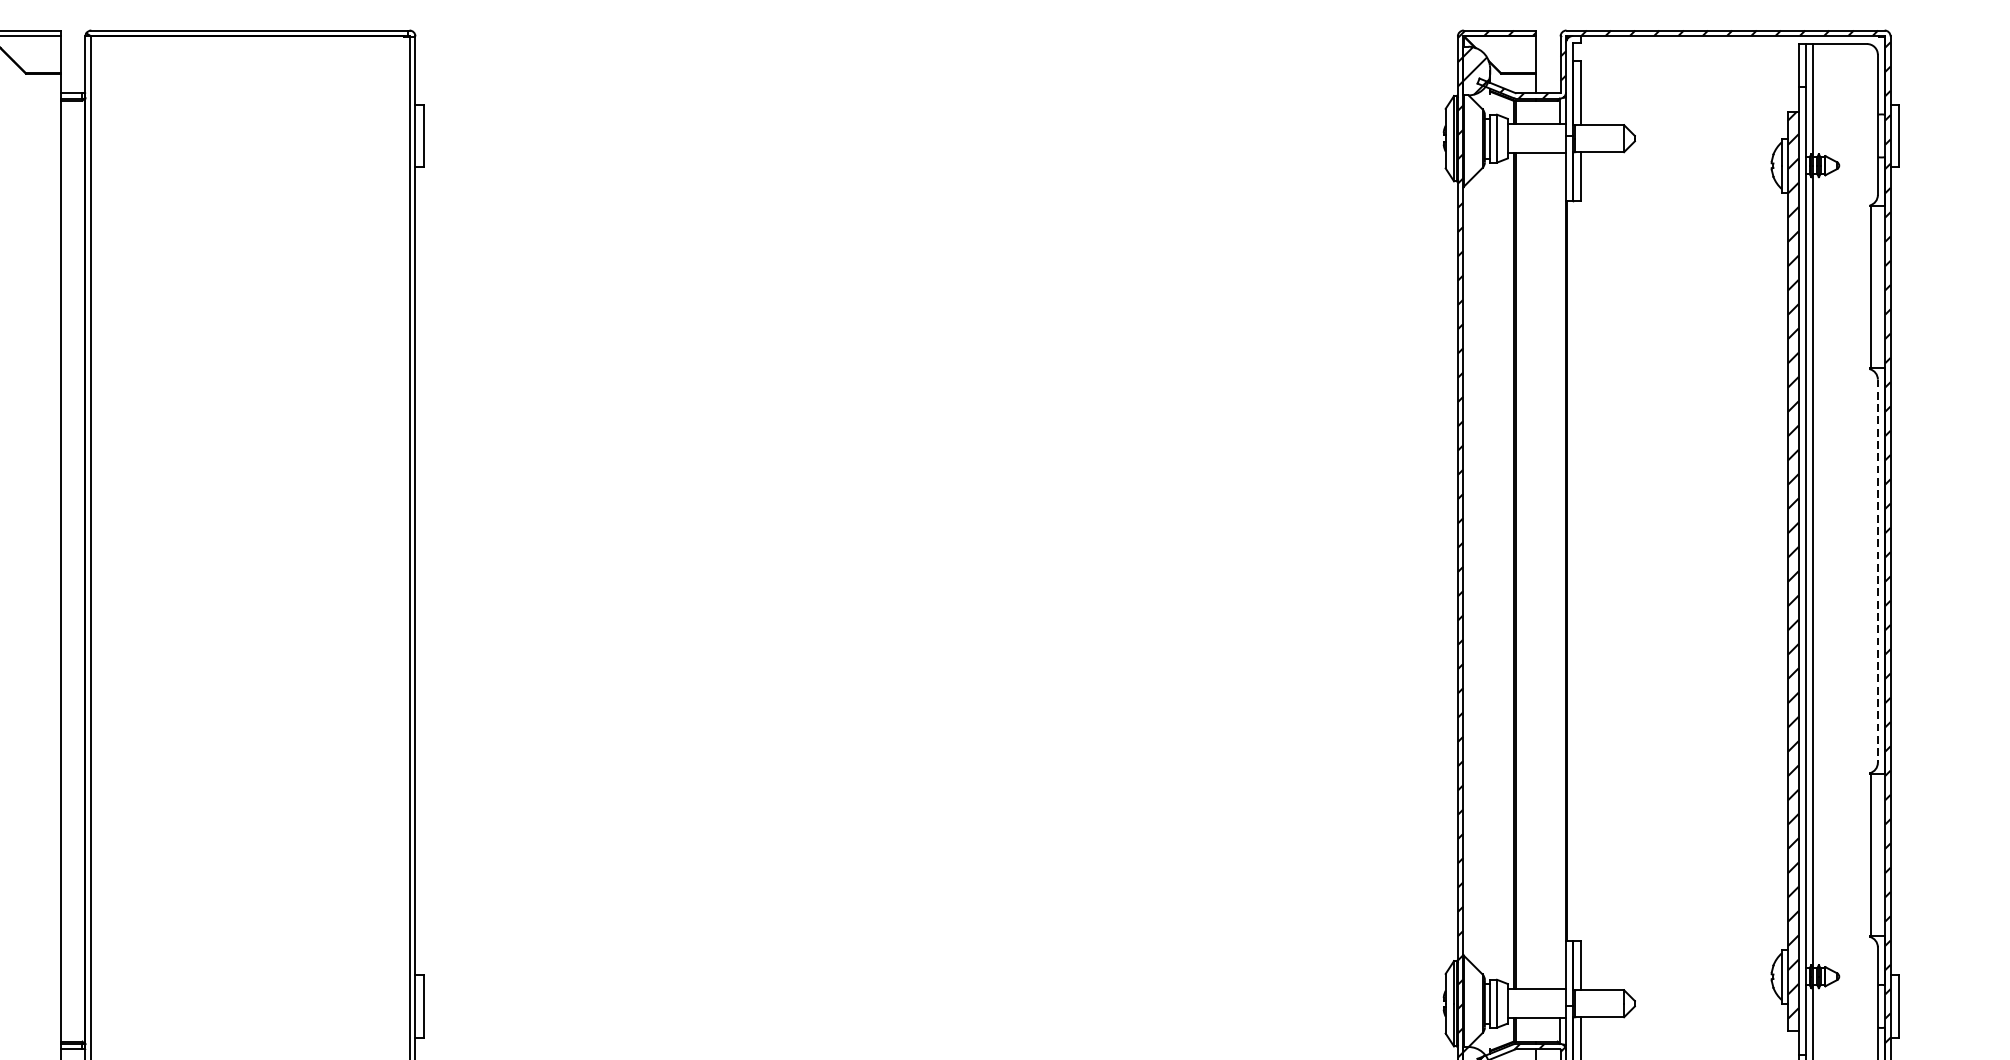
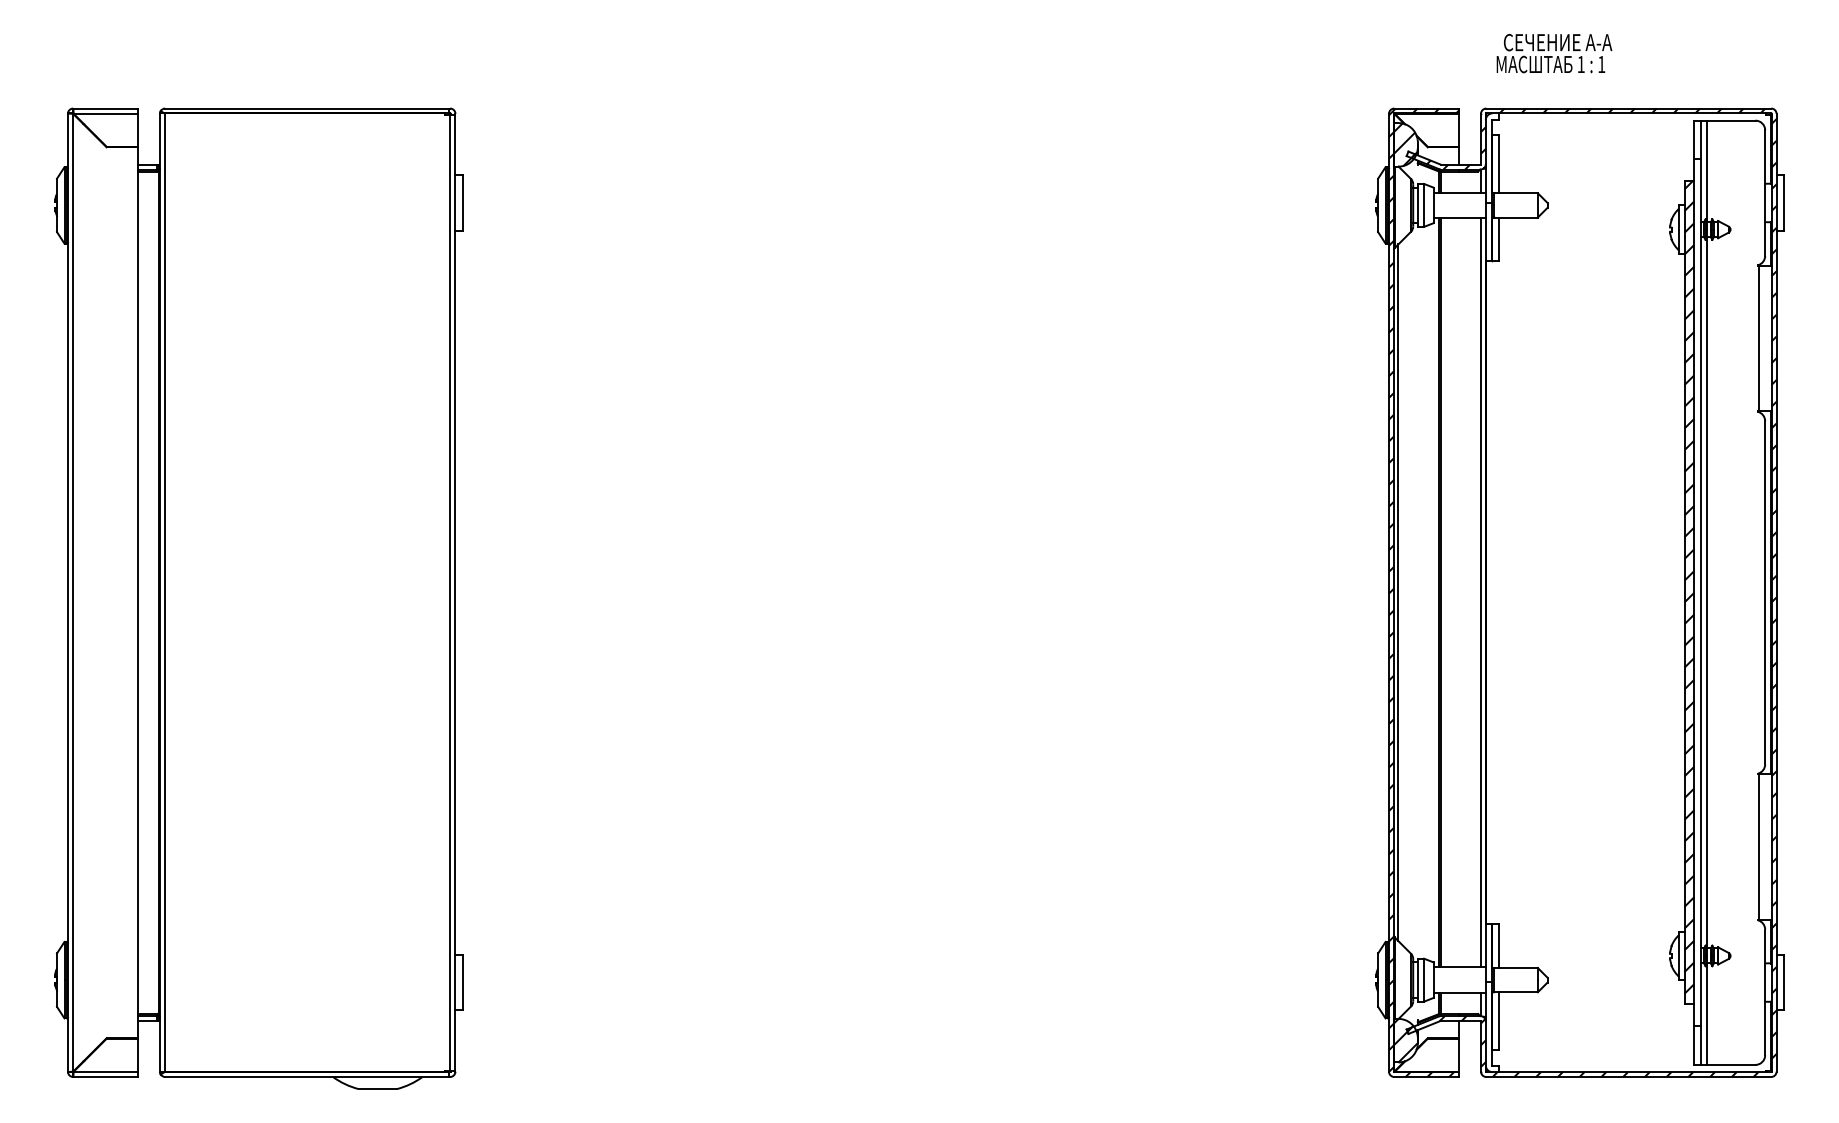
line: (1468, 570) -> (1398, 592), added
line: (1560, 570) -> (1480, 592), added
line: (1878, 570) -> (1765, 592), dashed -> solid

